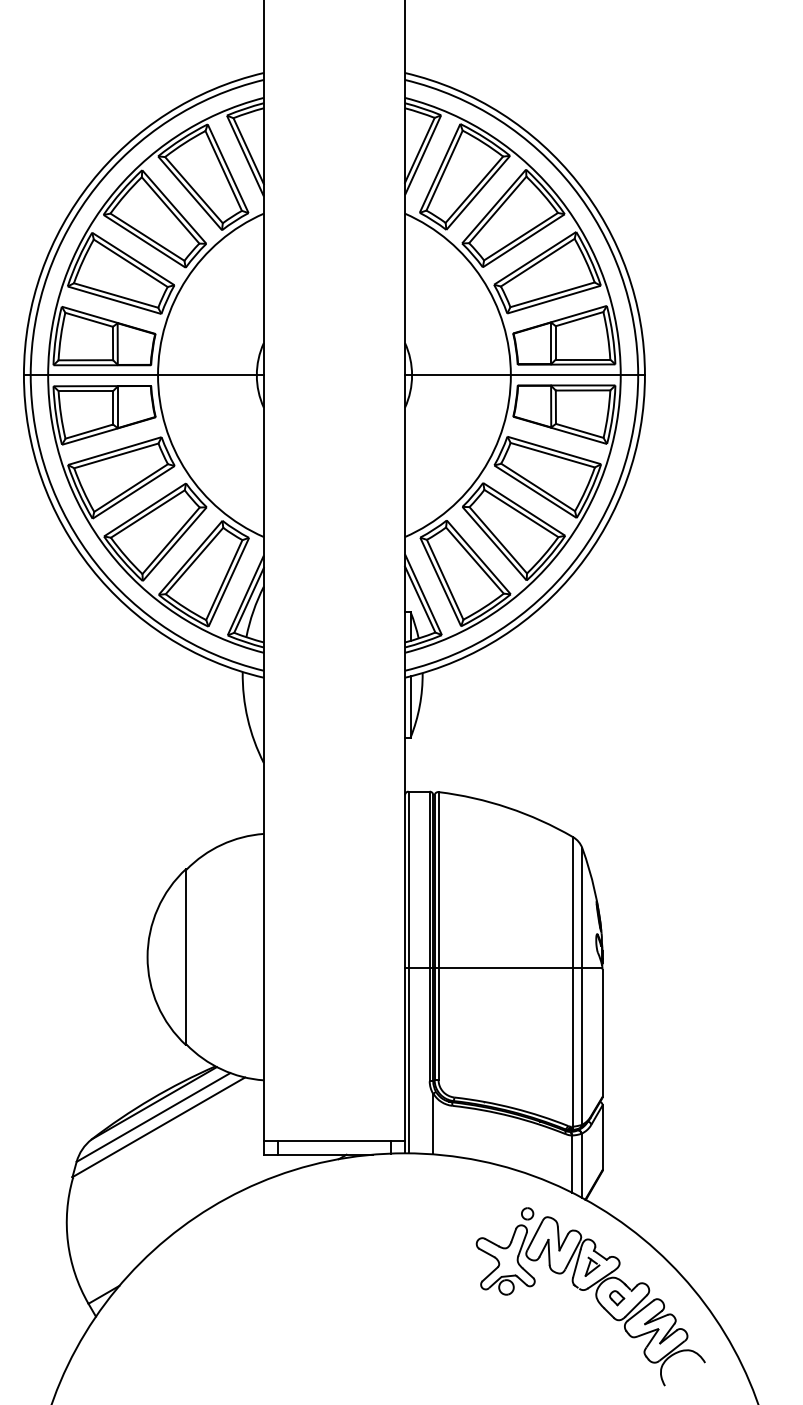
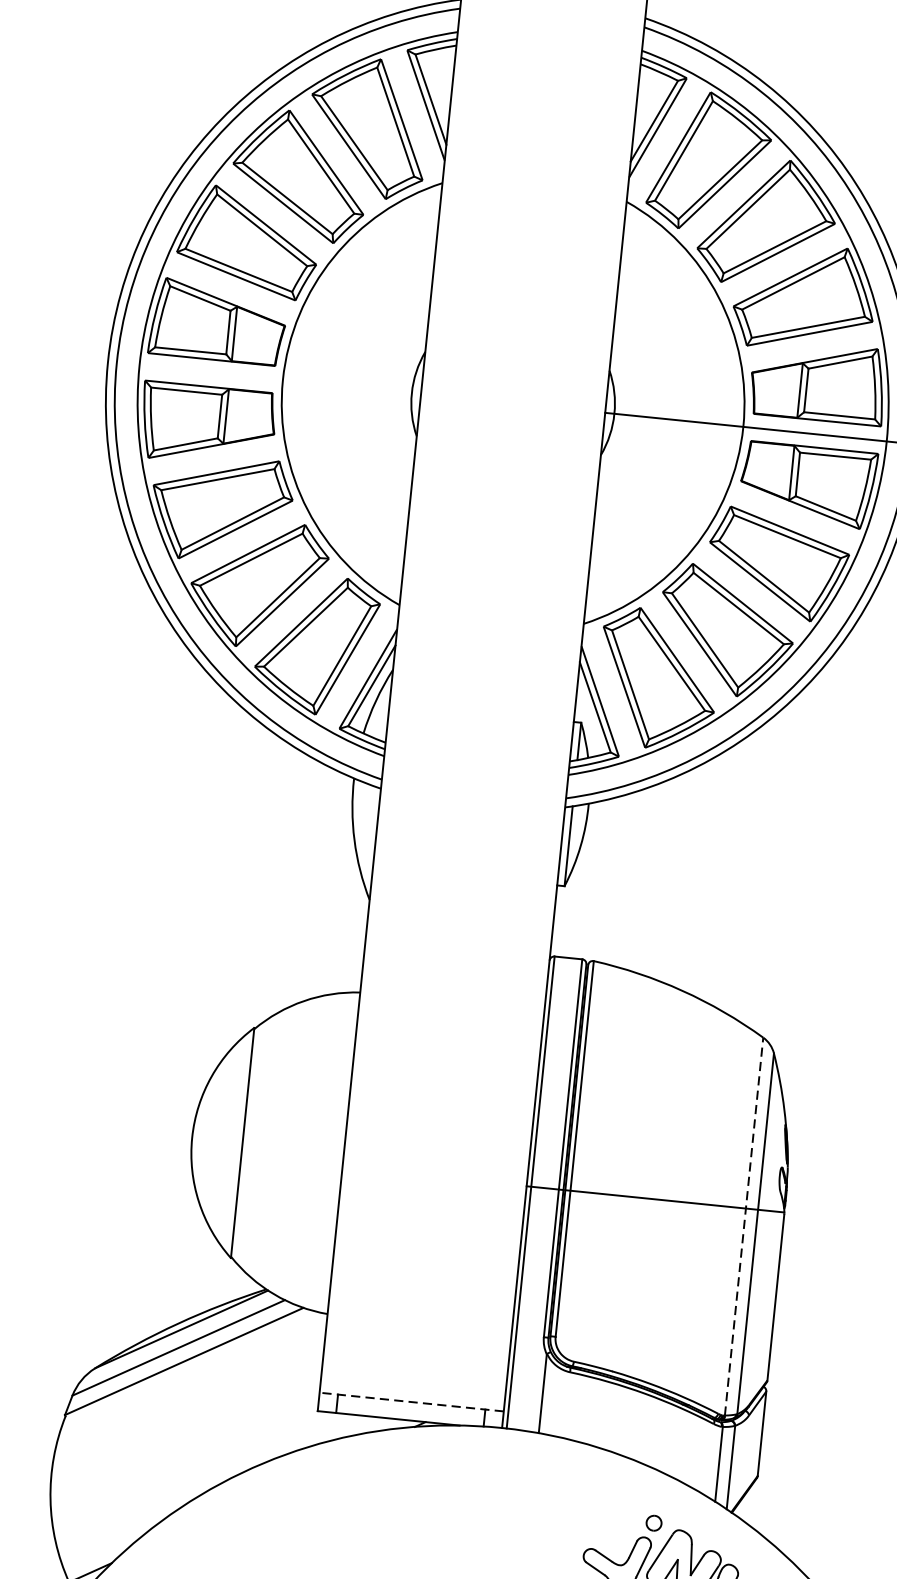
line: (143, 375) -> (263, 378), removed
line: (573, 981) -> (744, 1226), solid -> dashed
line: (334, 1140) -> (411, 1401), solid -> dashed

